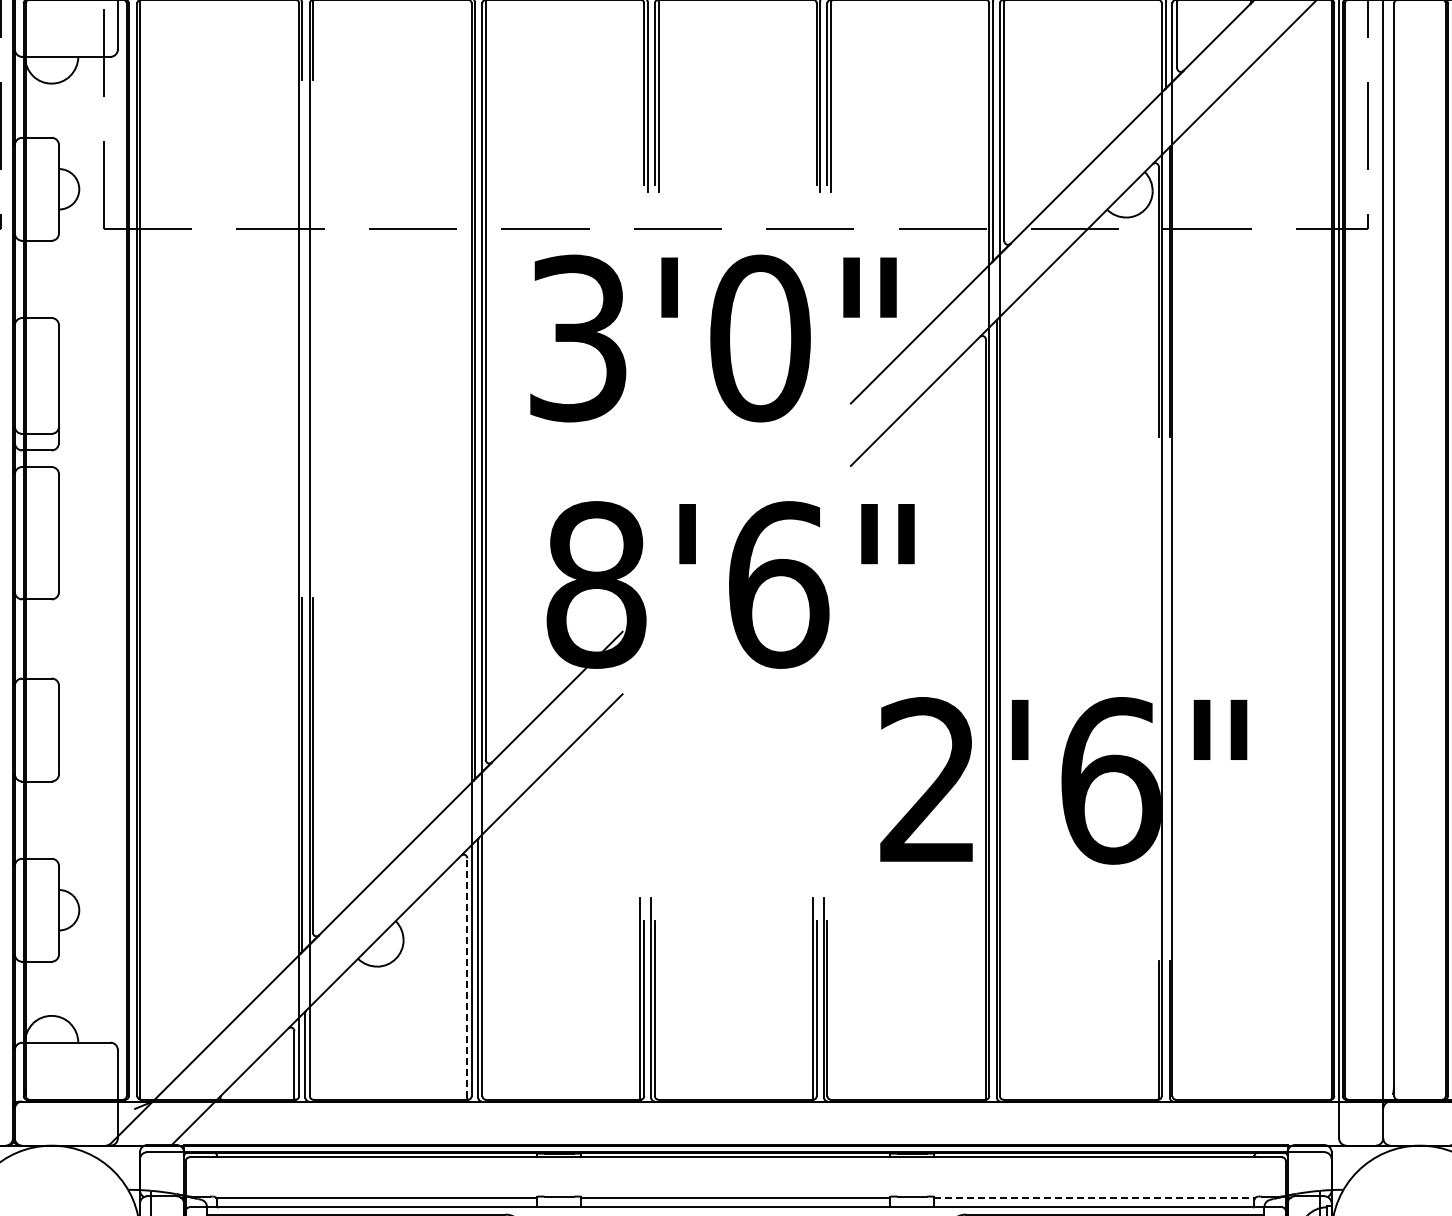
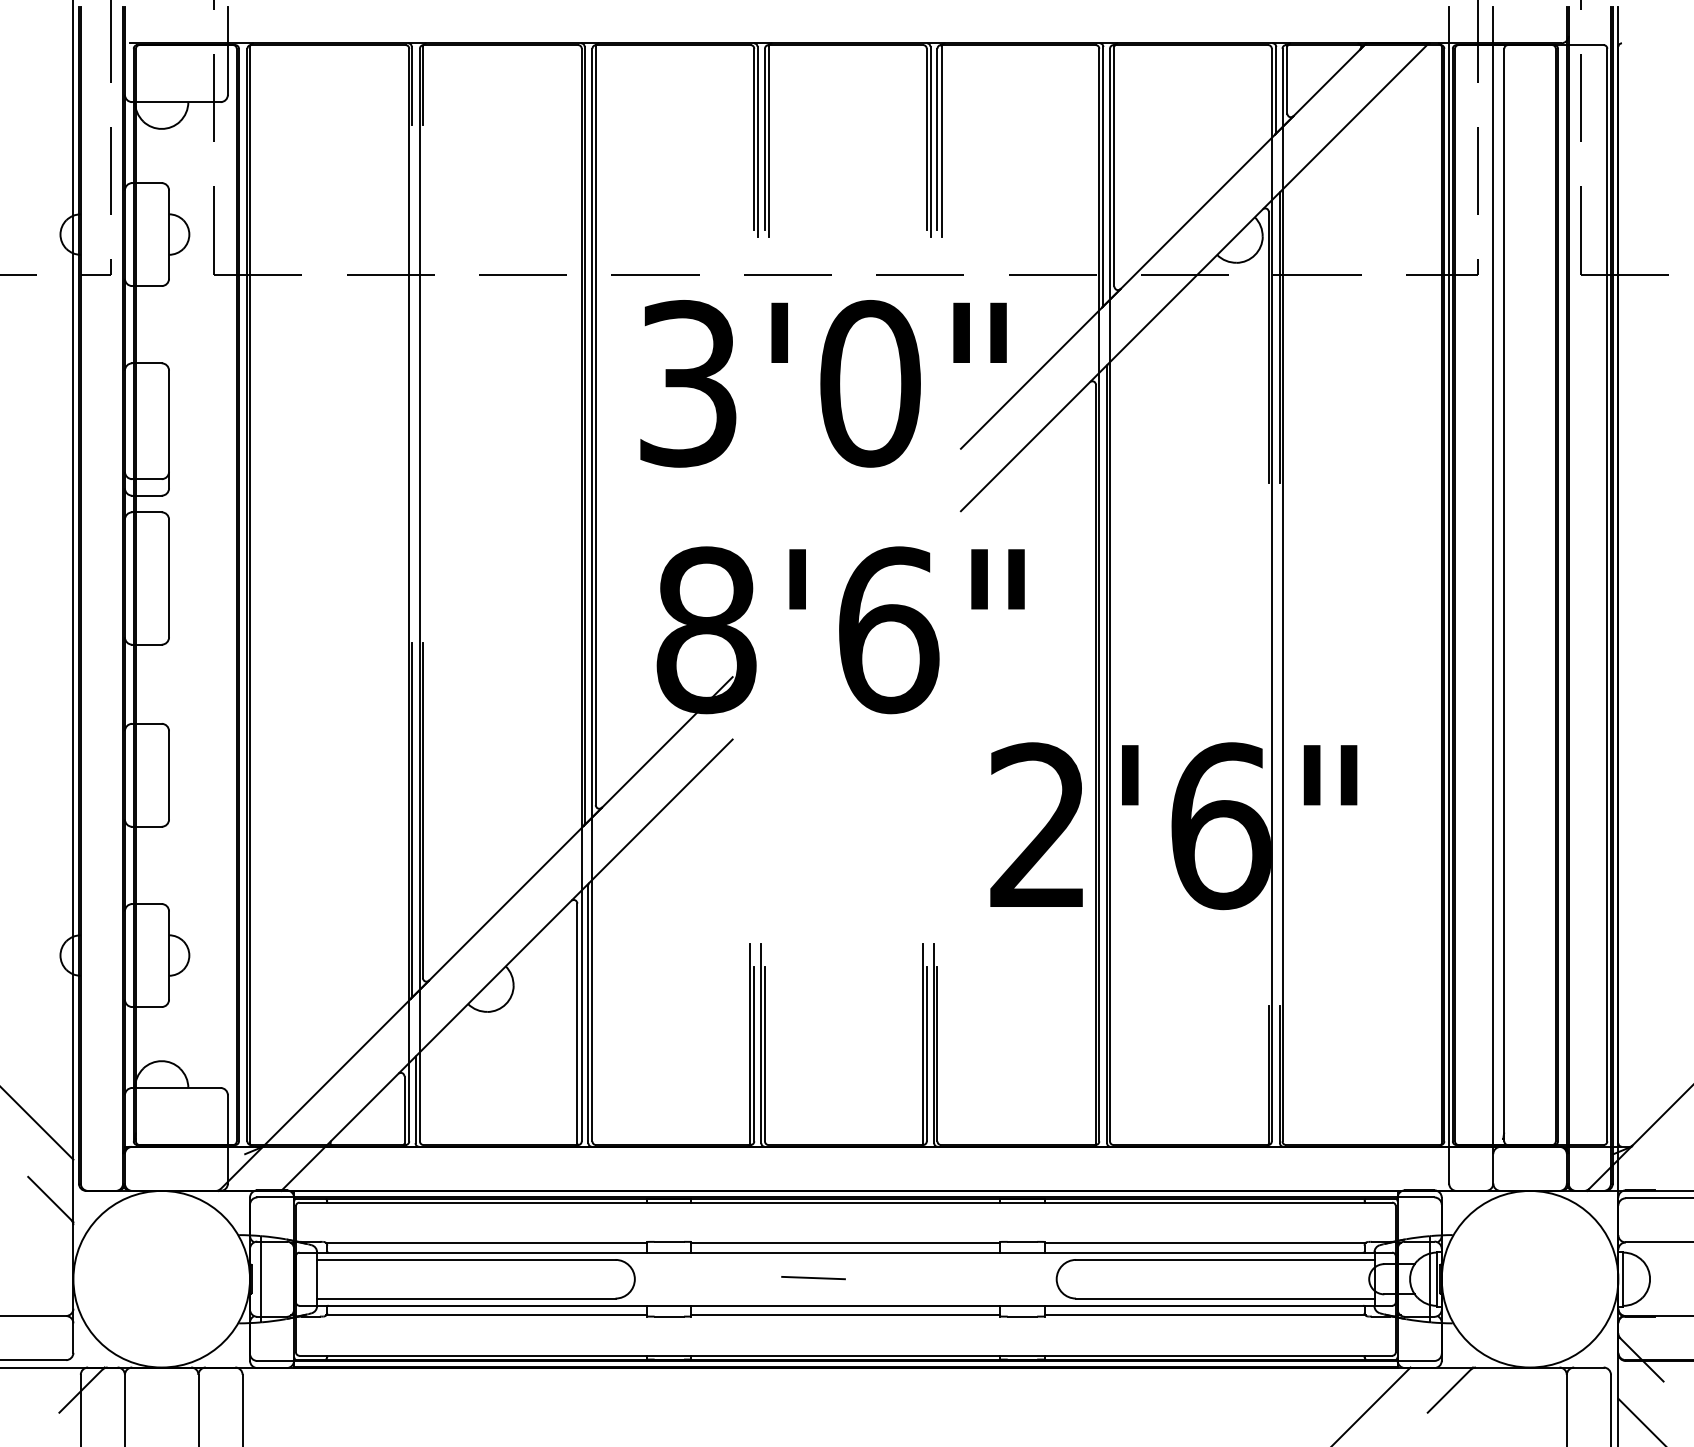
line: (467, 978) -> (577, 1023), dashed -> solid
line: (1095, 1198) -> (1205, 1243), dashed -> solid

